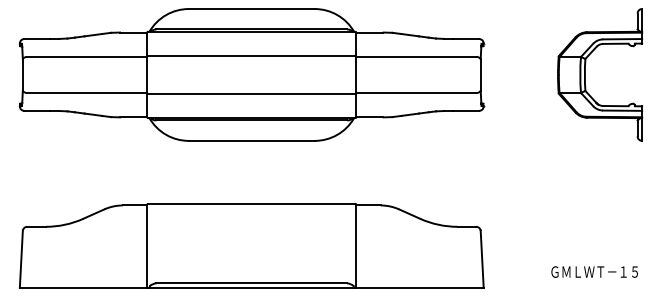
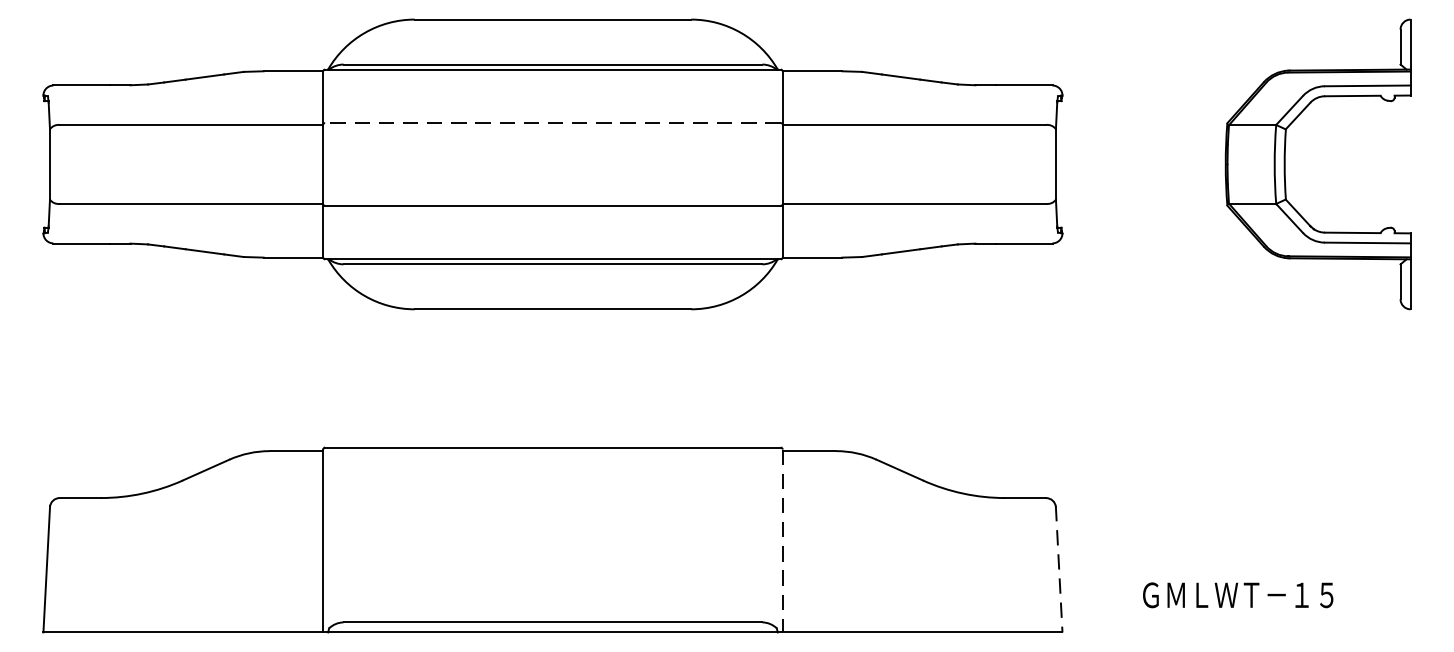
line: (251, 56) -> (552, 123), solid -> dashed
line: (356, 246) -> (783, 541), solid -> dashed
line: (482, 259) -> (1059, 569), solid -> dashed
text: (594, 271) -> (1237, 594), moved

